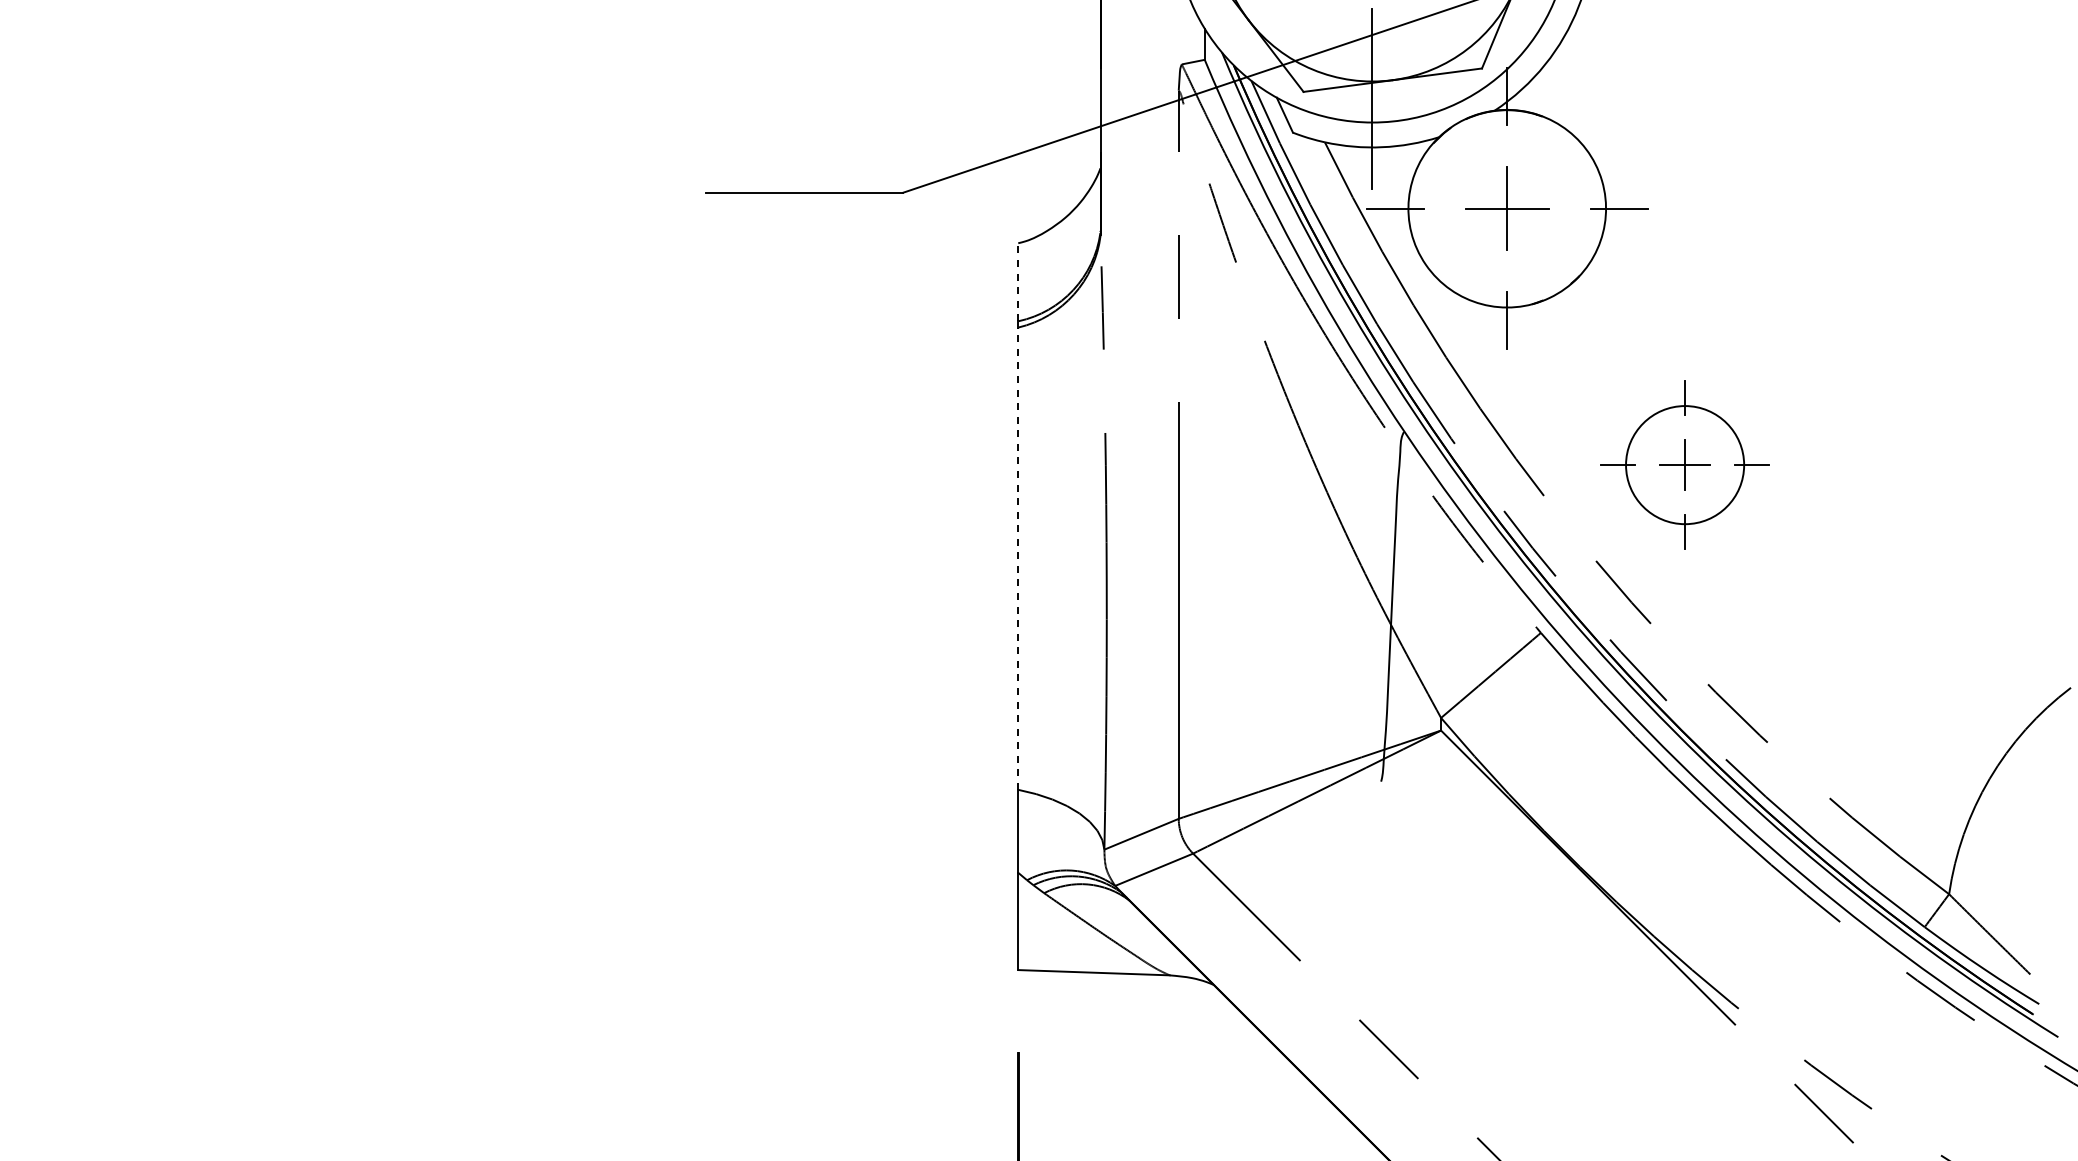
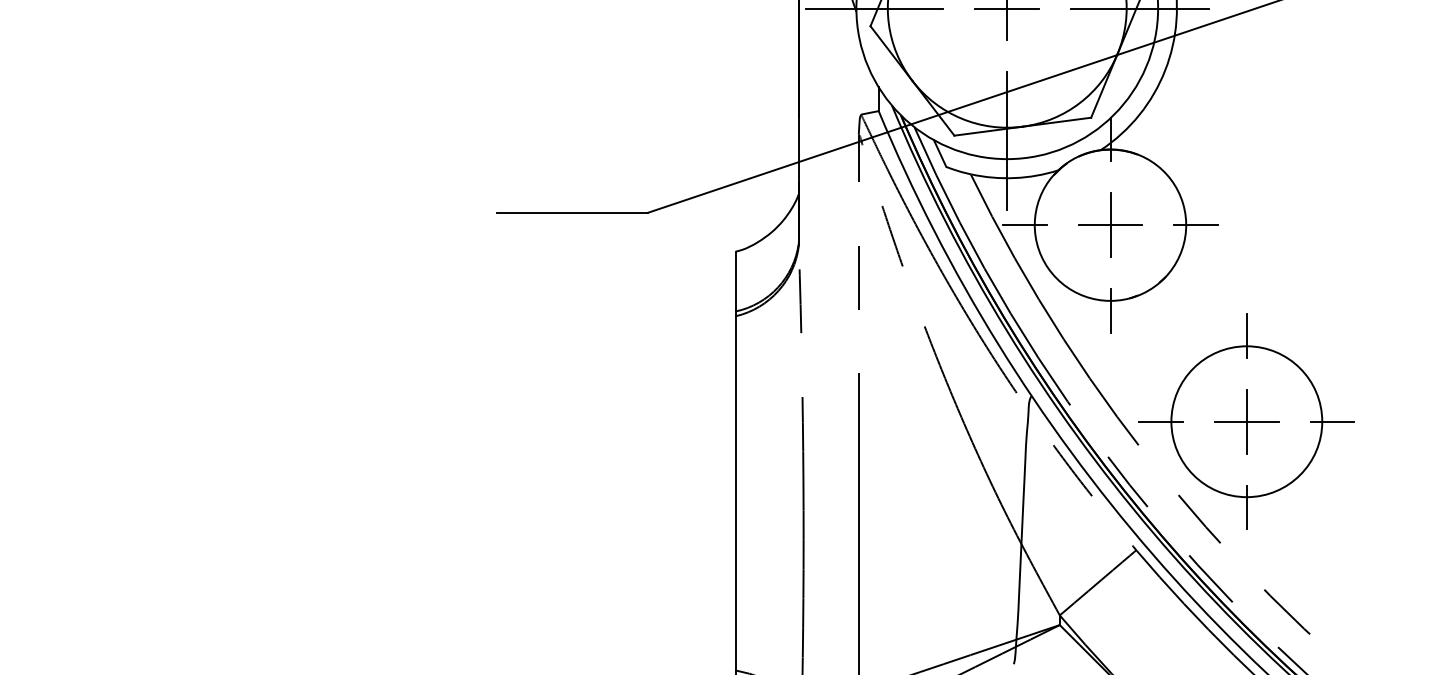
line: (1018, 282) -> (735, 281), dashed -> solid
part: (1684, 464) -> (1246, 421), size x1.67
line: (1018, 558) -> (735, 493), dashed -> solid

